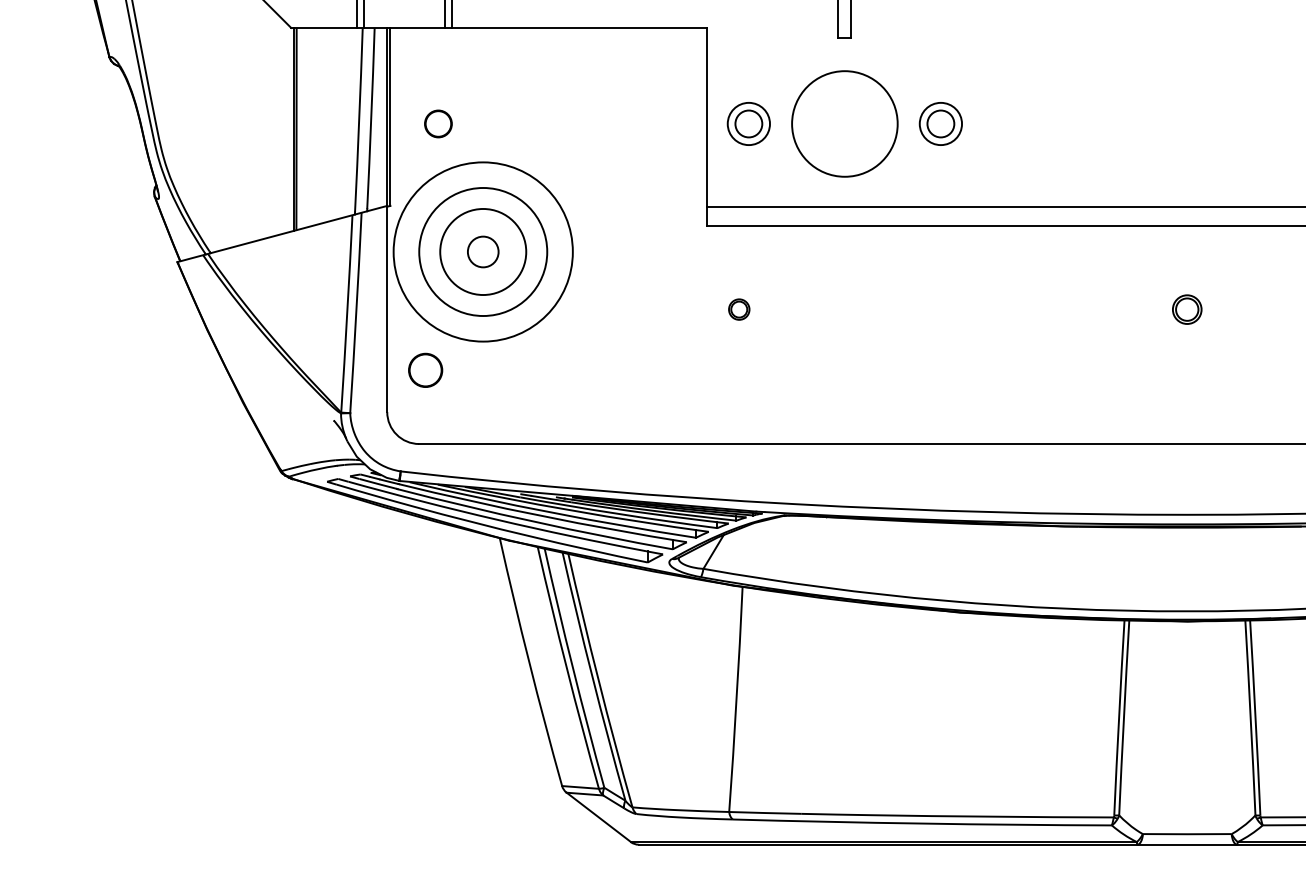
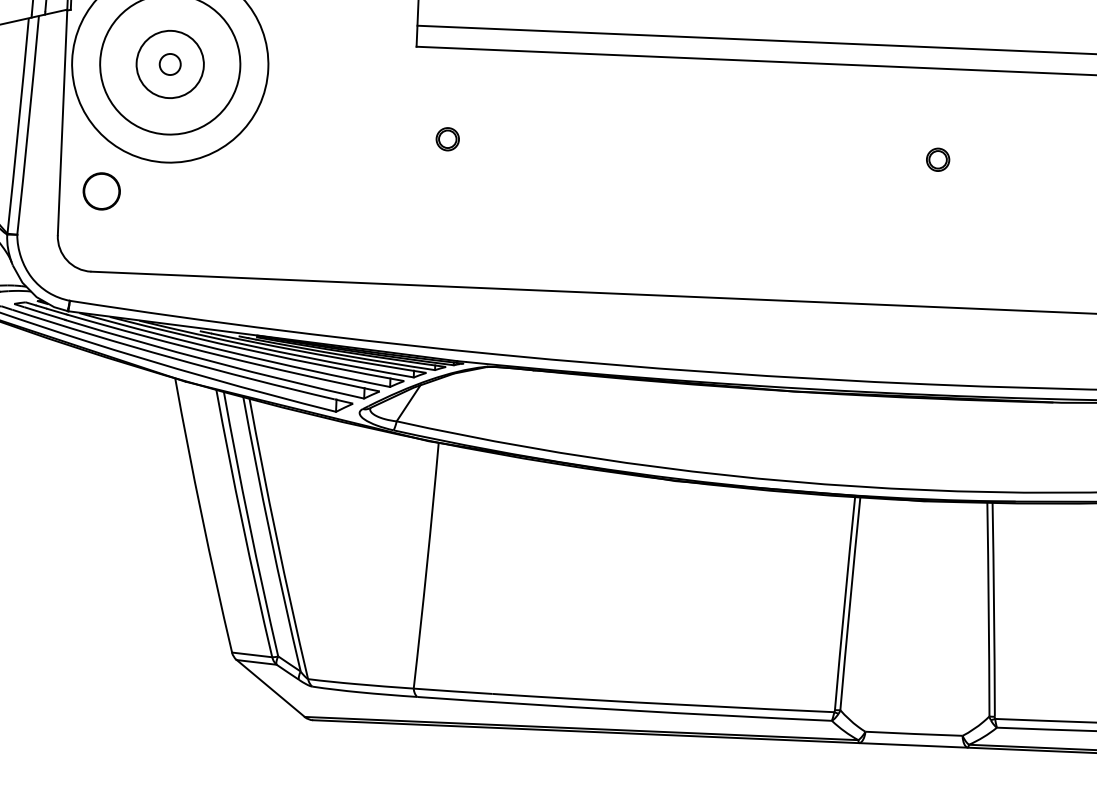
circle: (482, 251) -> (169, 63), size x0.62
circle: (482, 251) -> (169, 63), size x0.71
part: (1187, 309) -> (938, 159), size x0.71

